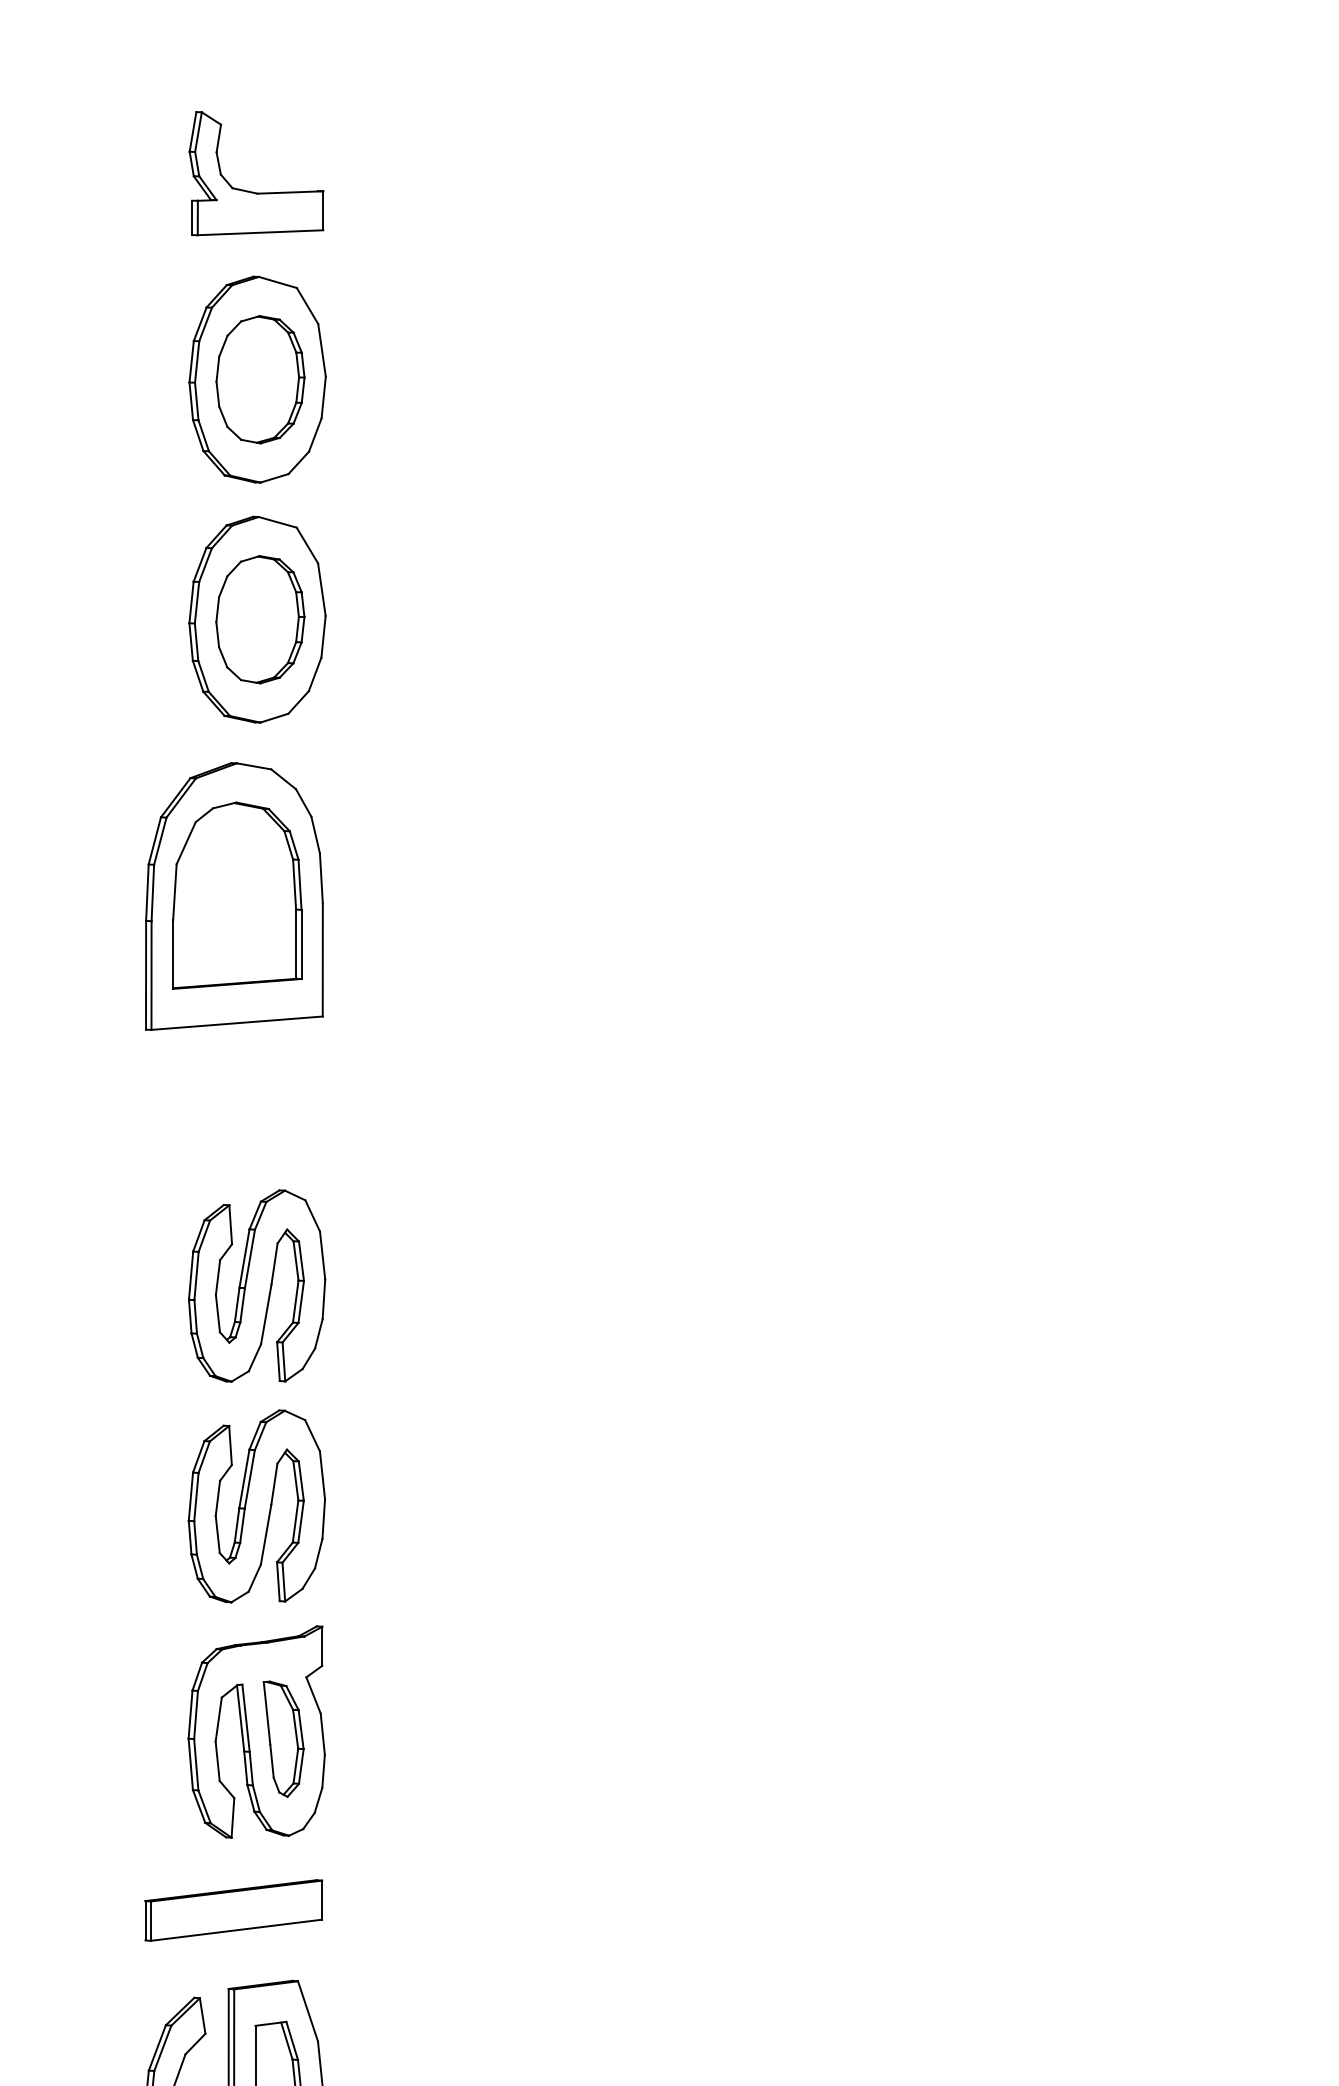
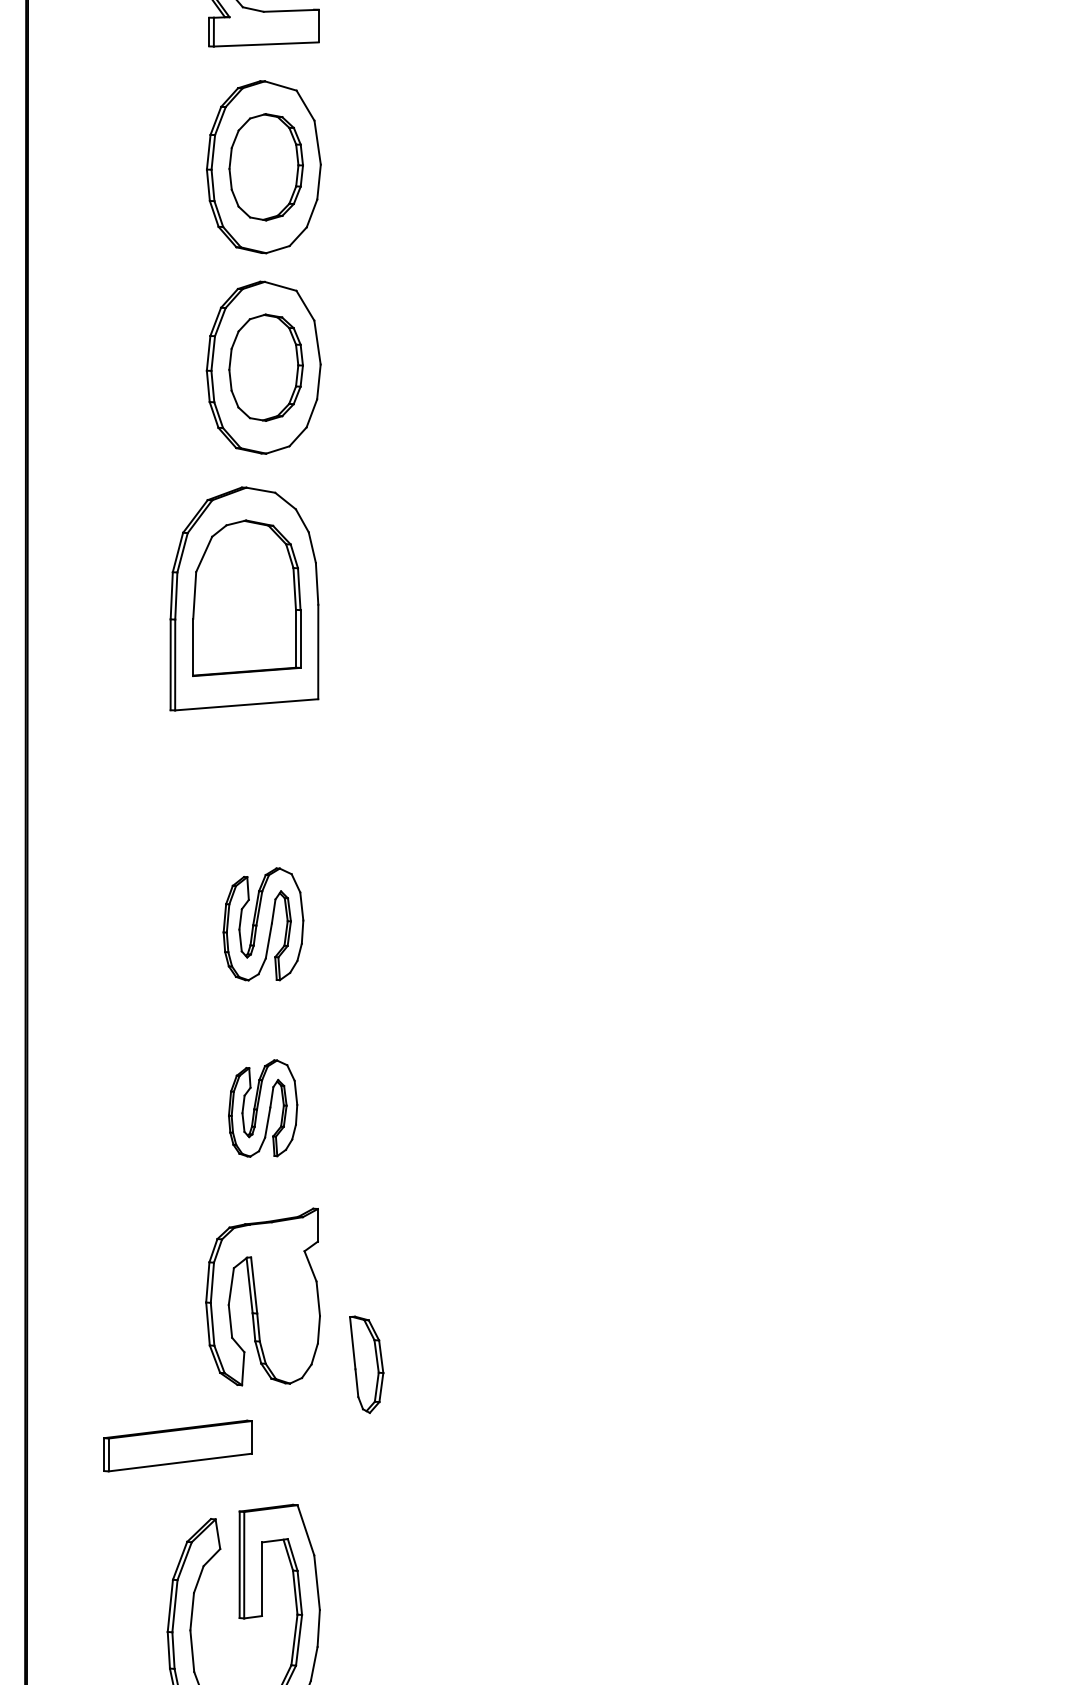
part: (257, 1285) -> (263, 923), size x0.7
part: (256, 1506) -> (262, 1108), size x0.6
part: (283, 1738) -> (366, 1364), moved
part: (233, 1910) -> (177, 1446), moved

